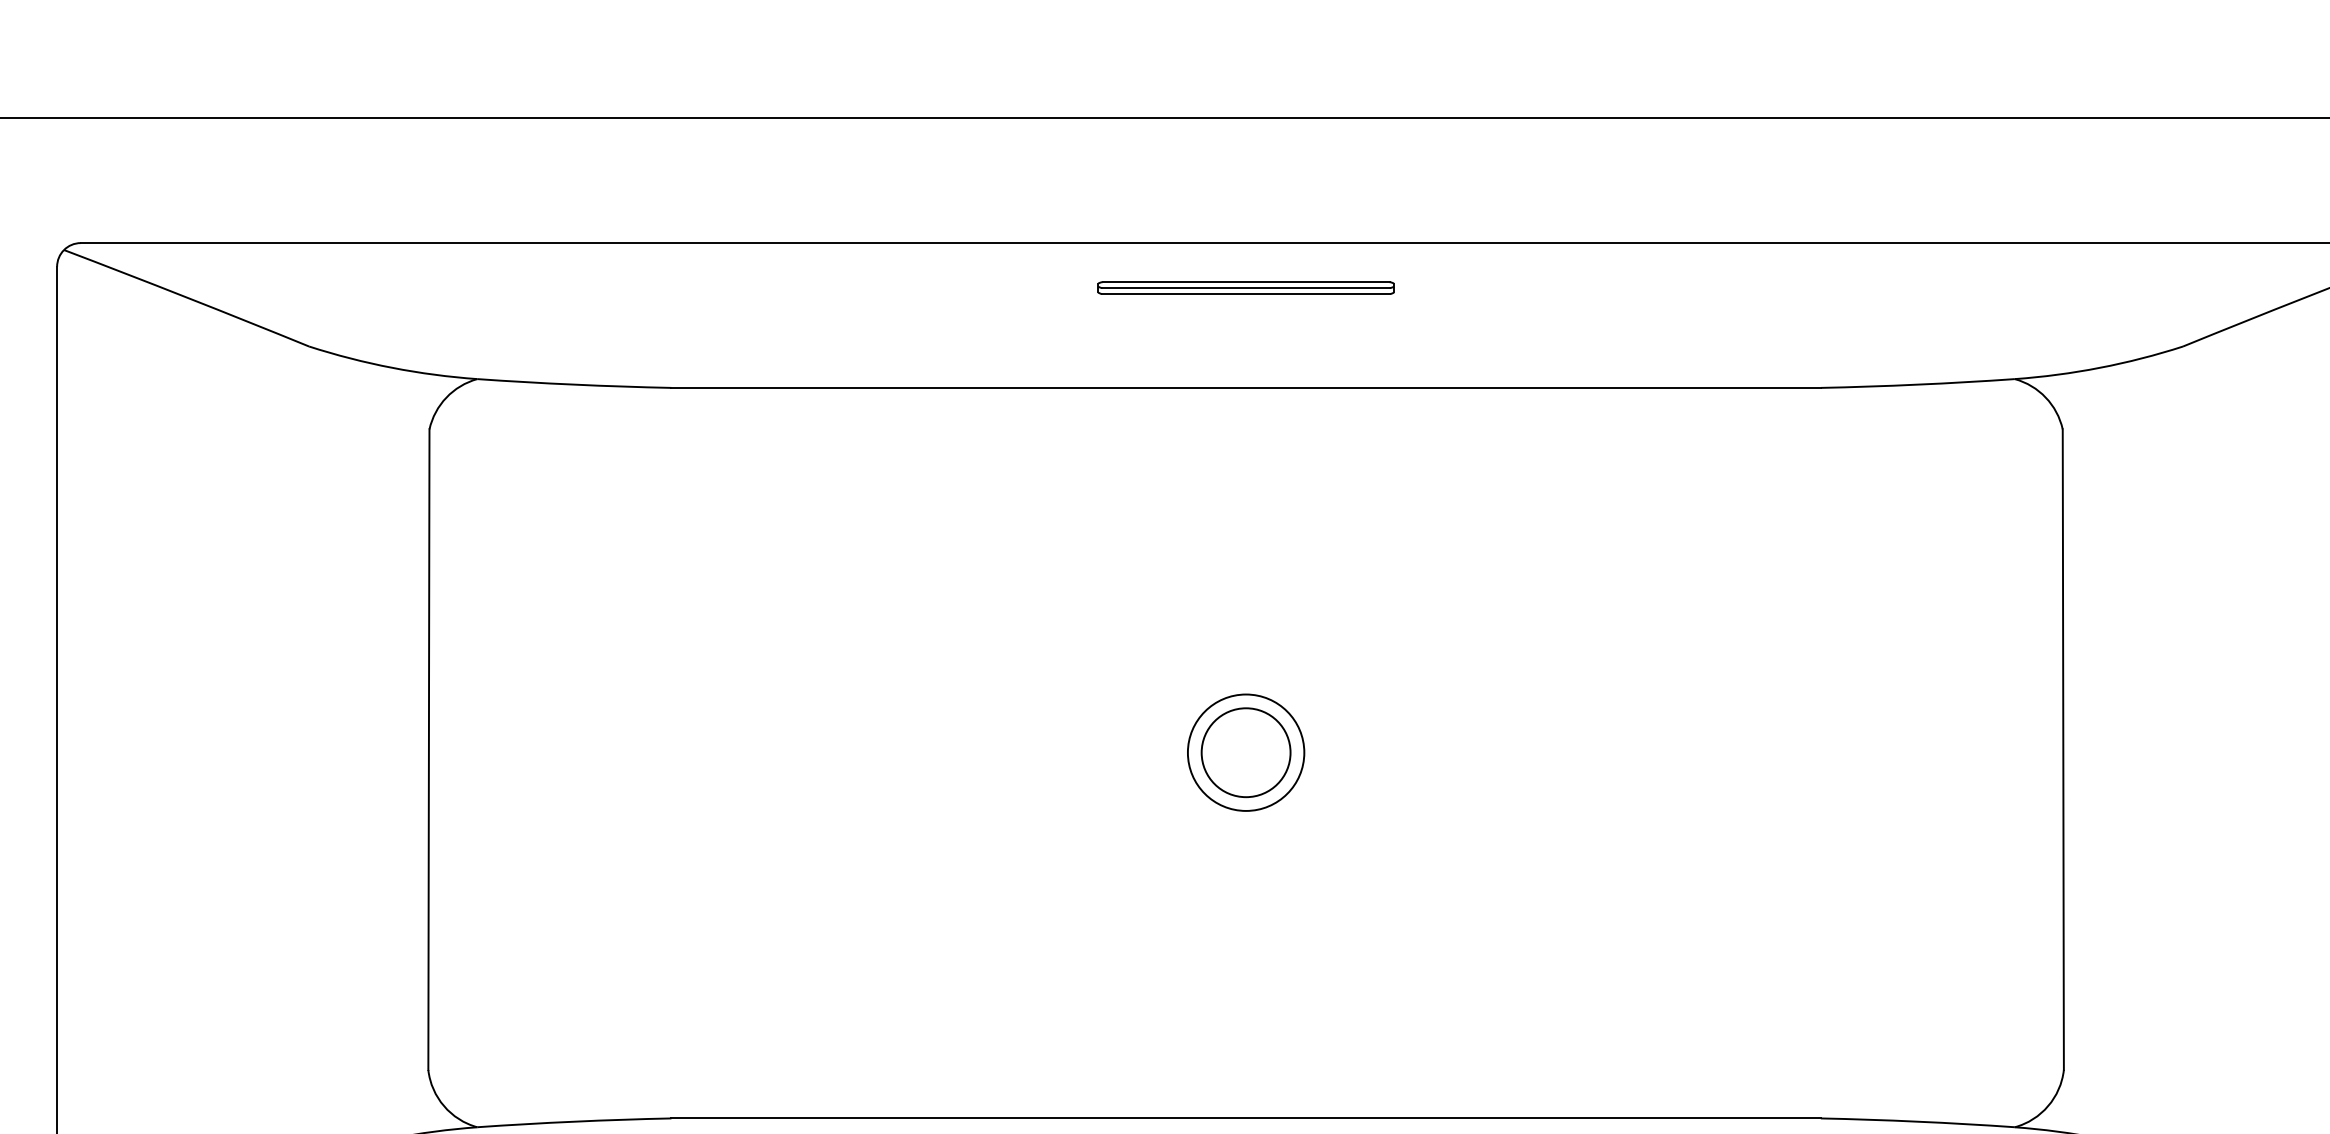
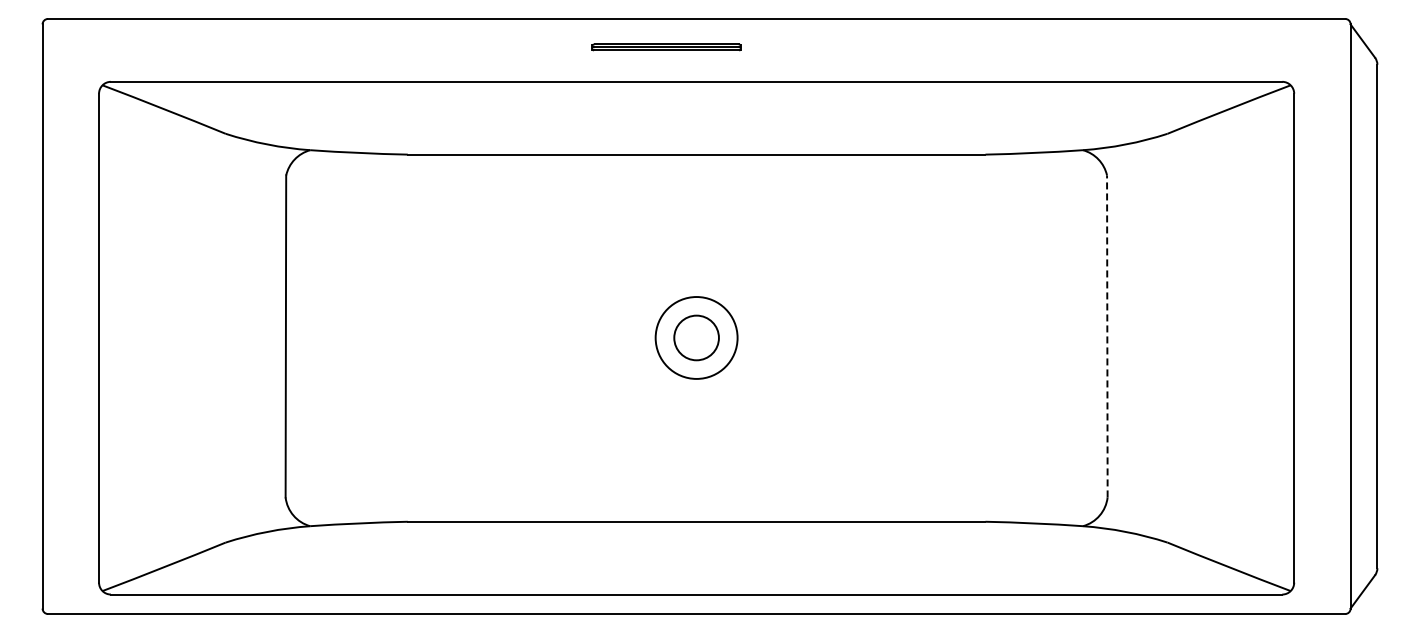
part: (1245, 288) -> (666, 47), moved
line: (2063, 749) -> (1107, 336), solid -> dashed
circle: (1245, 751) -> (696, 337), size x1.4

